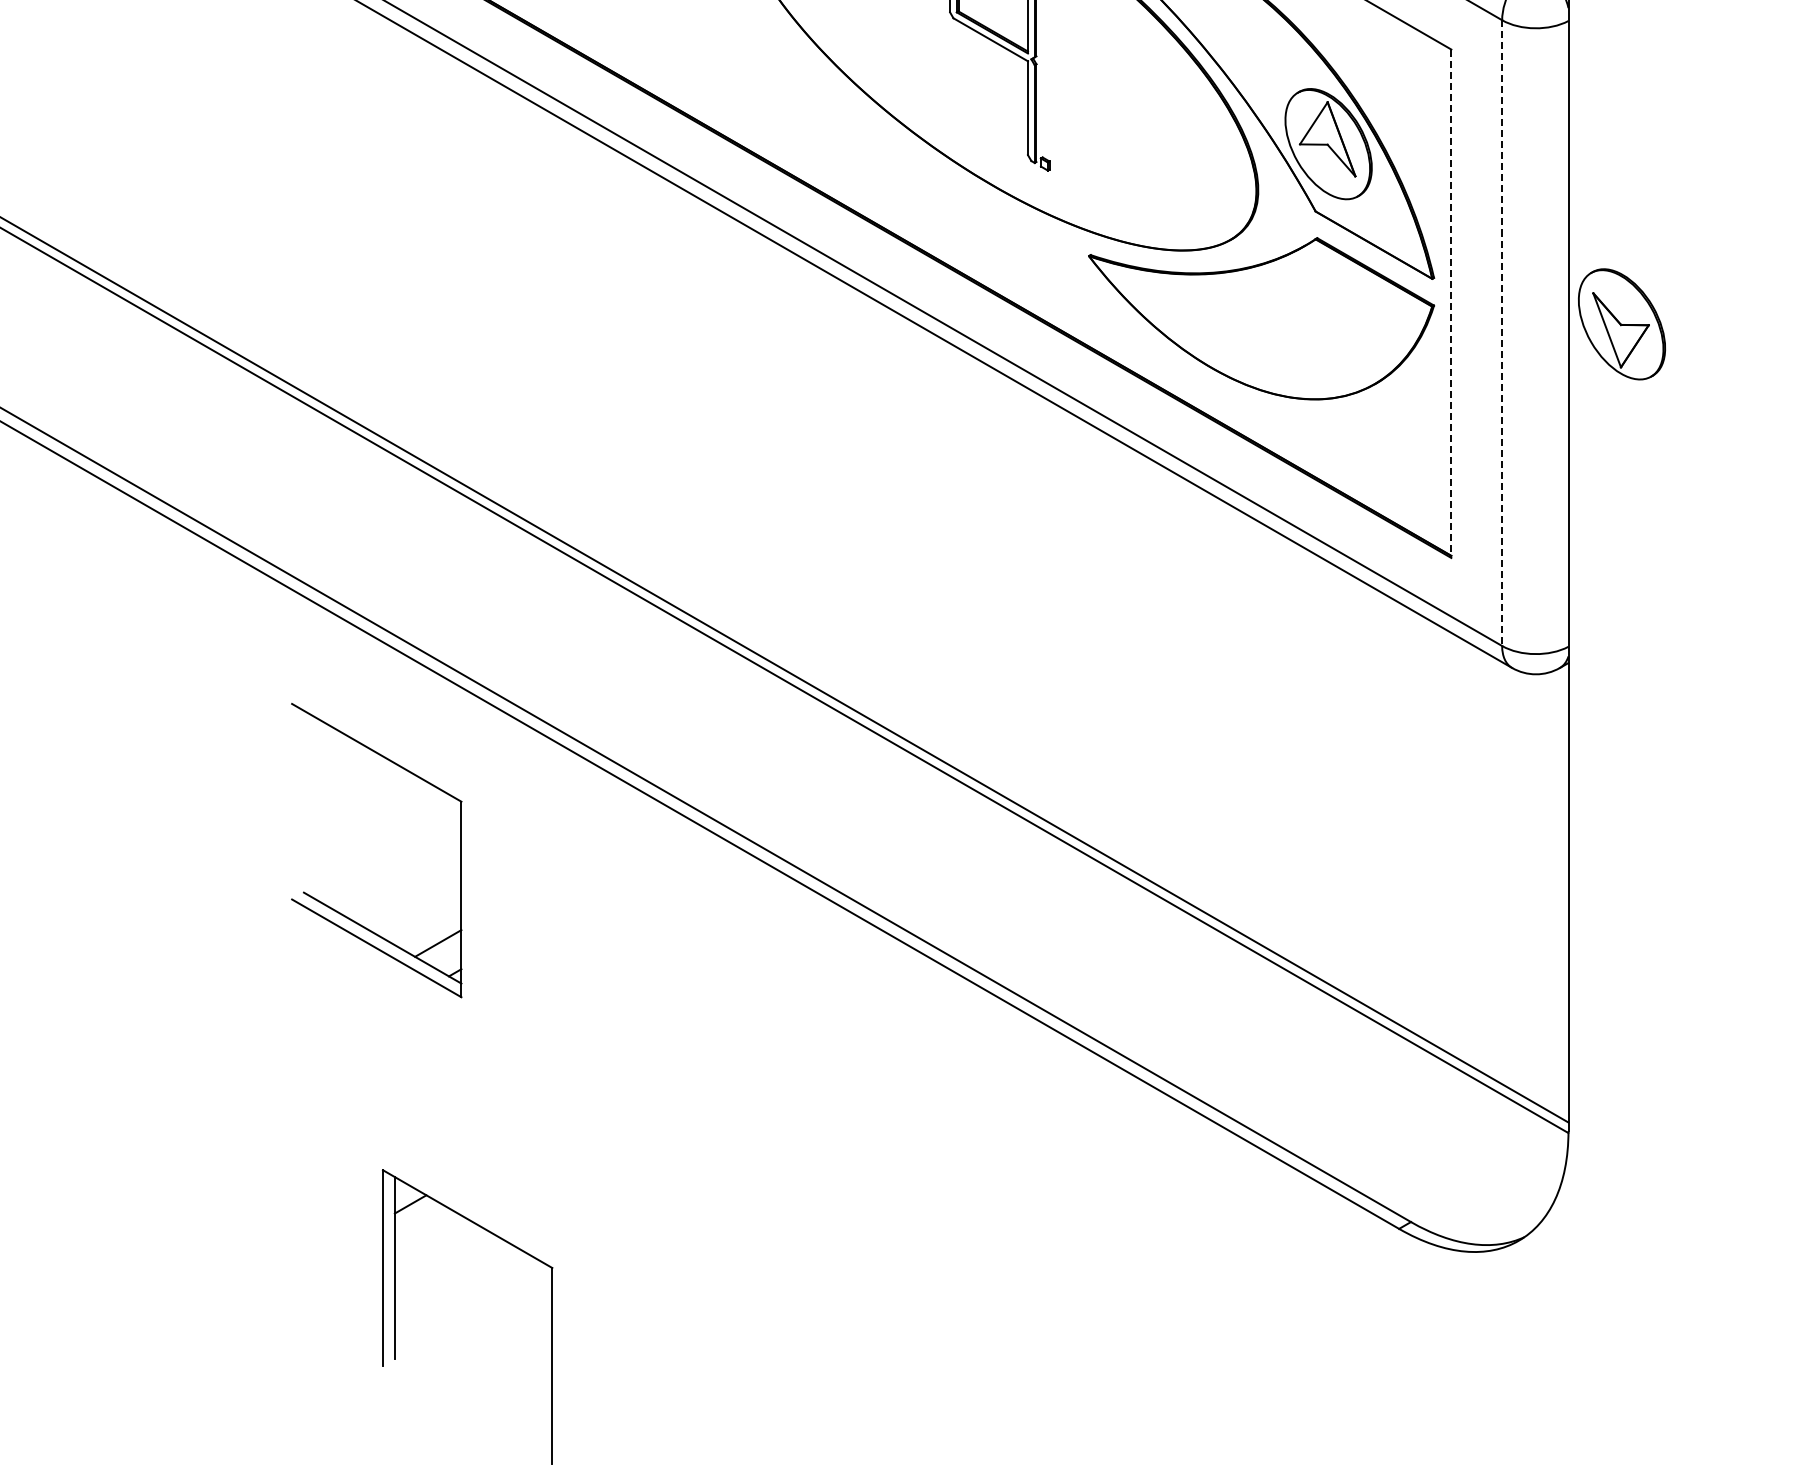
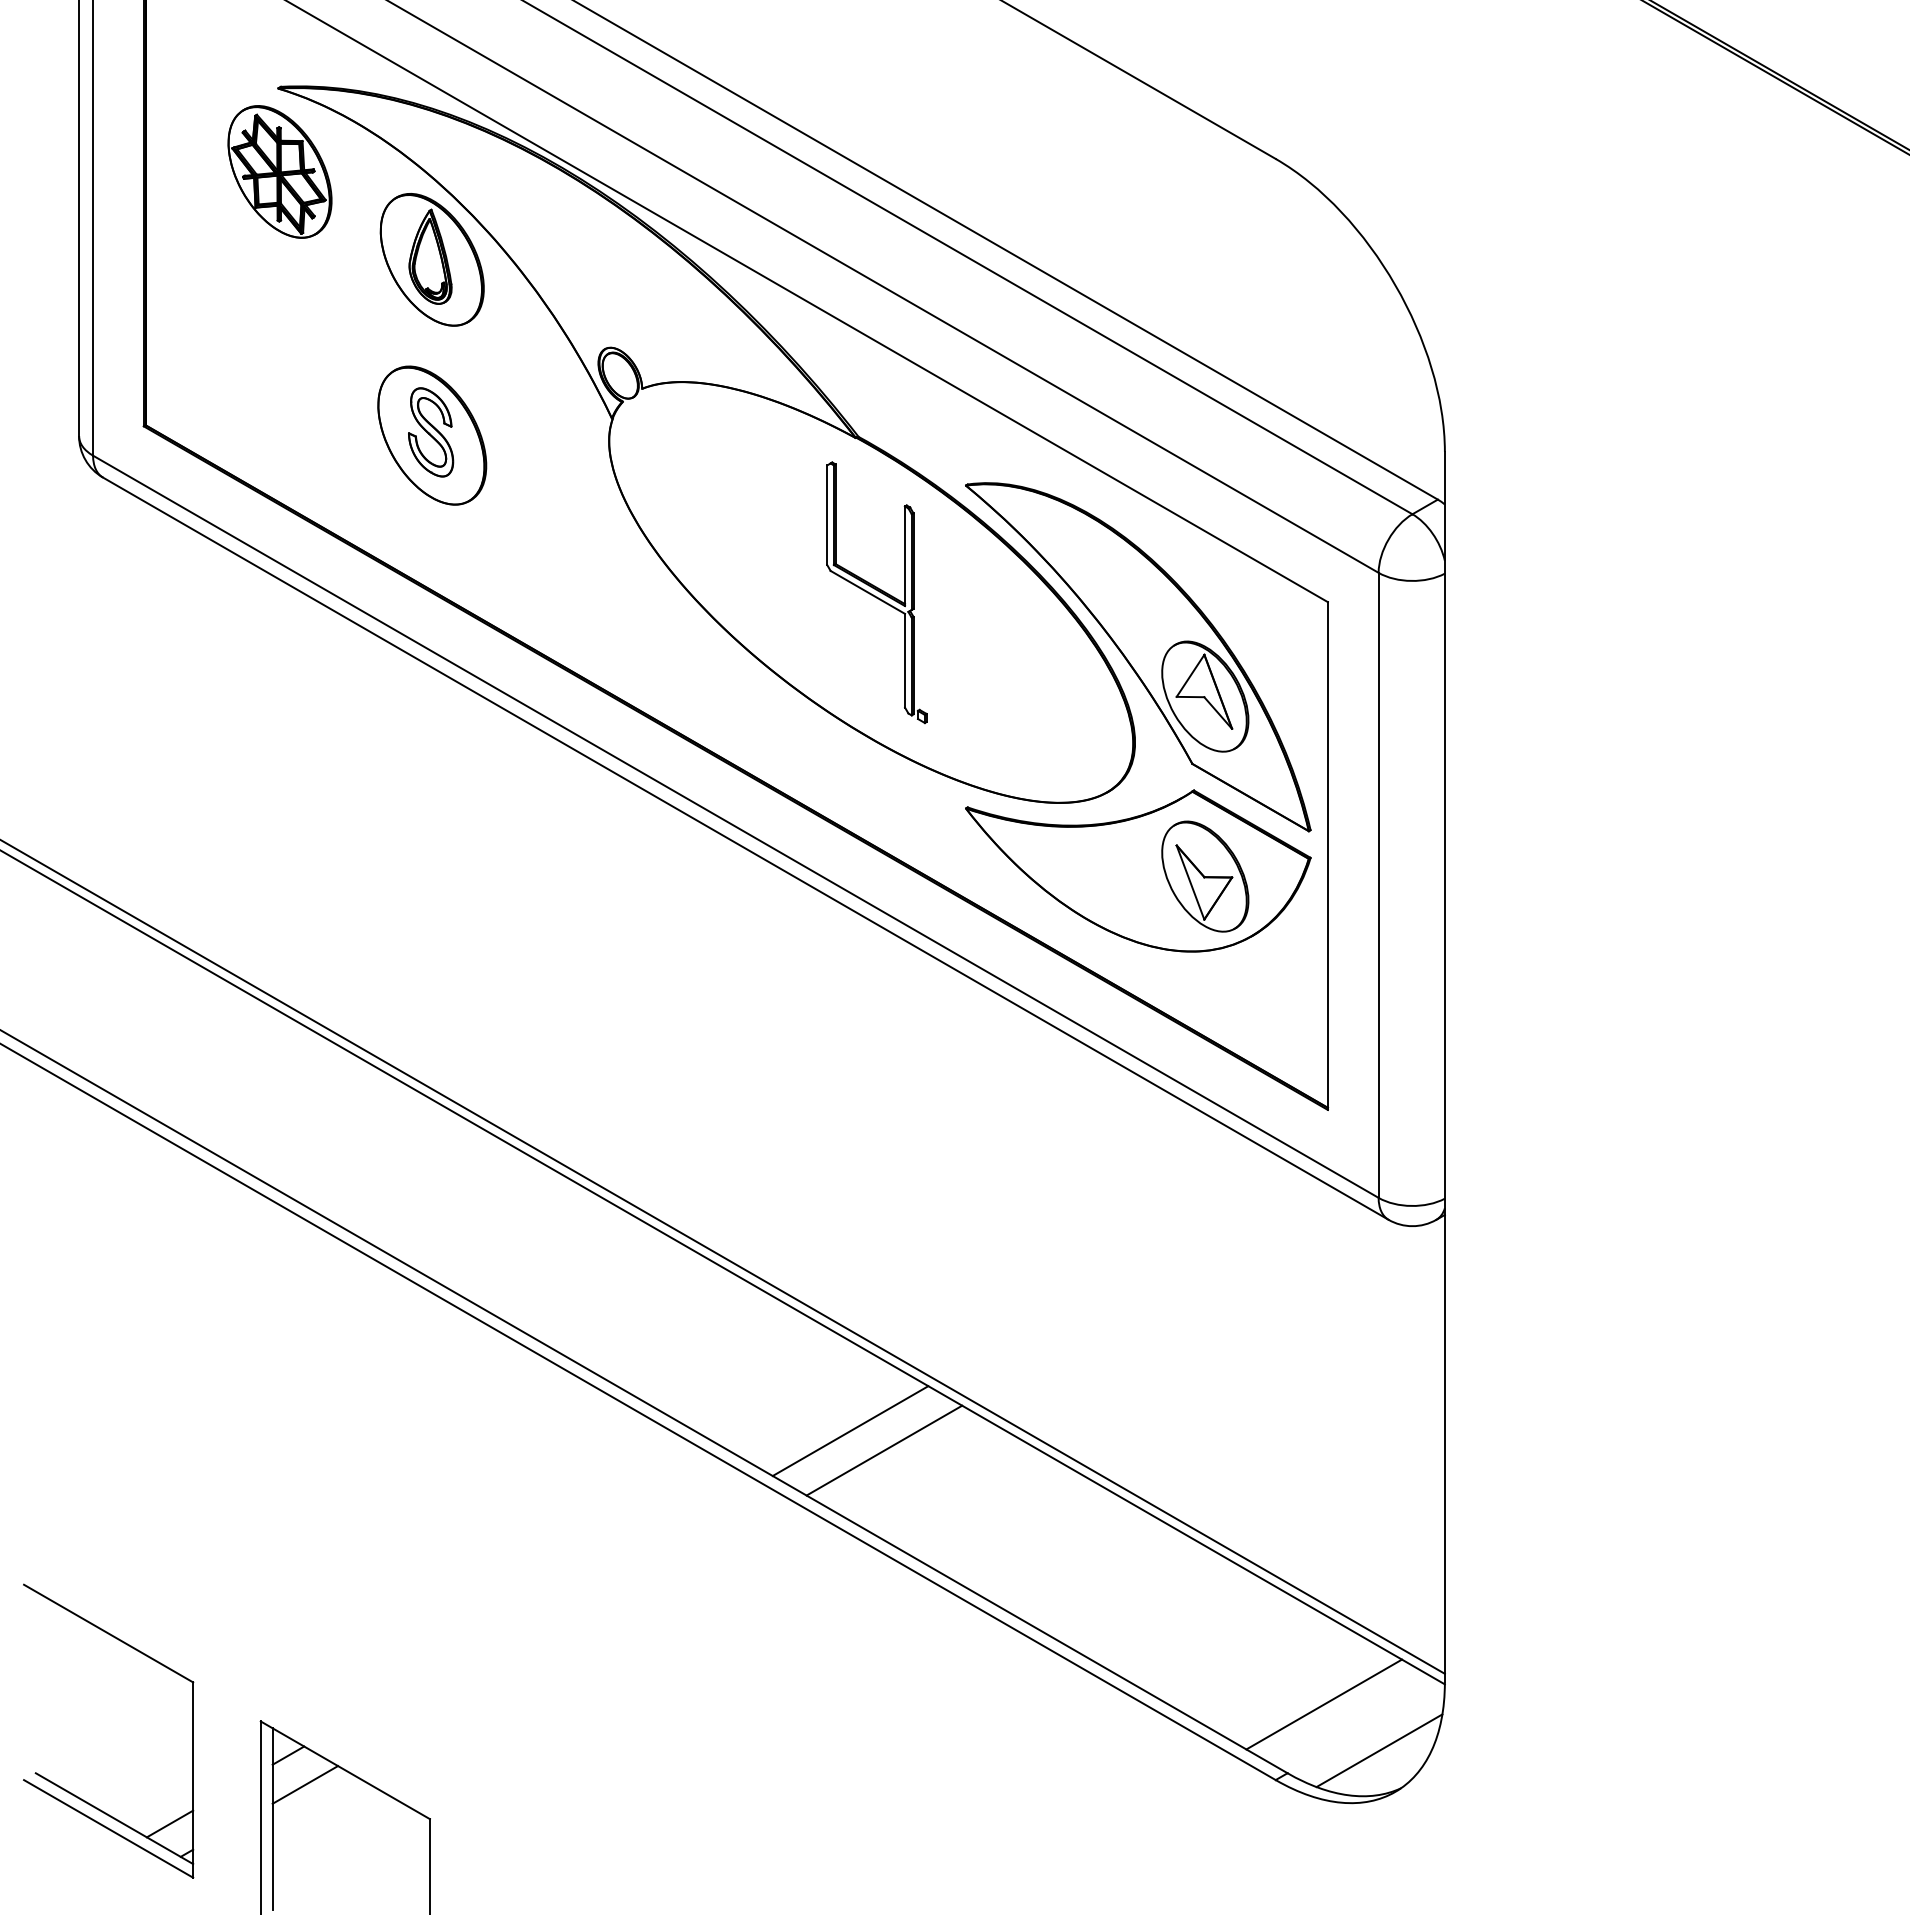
line: (1450, 304) -> (1327, 856), dashed -> solid
part: (1622, 324) -> (1205, 876), moved
line: (1502, 333) -> (1378, 885), dashed -> solid
line: (973, 879) -> (850, 1431), added
line: (1007, 898) -> (884, 1450), added
part: (341, 912) -> (73, 1793), moved
line: (1447, 1153) -> (1324, 1704), added
line: (1503, 1199) -> (1379, 1750), added
line: (427, 1233) -> (305, 1784), added

